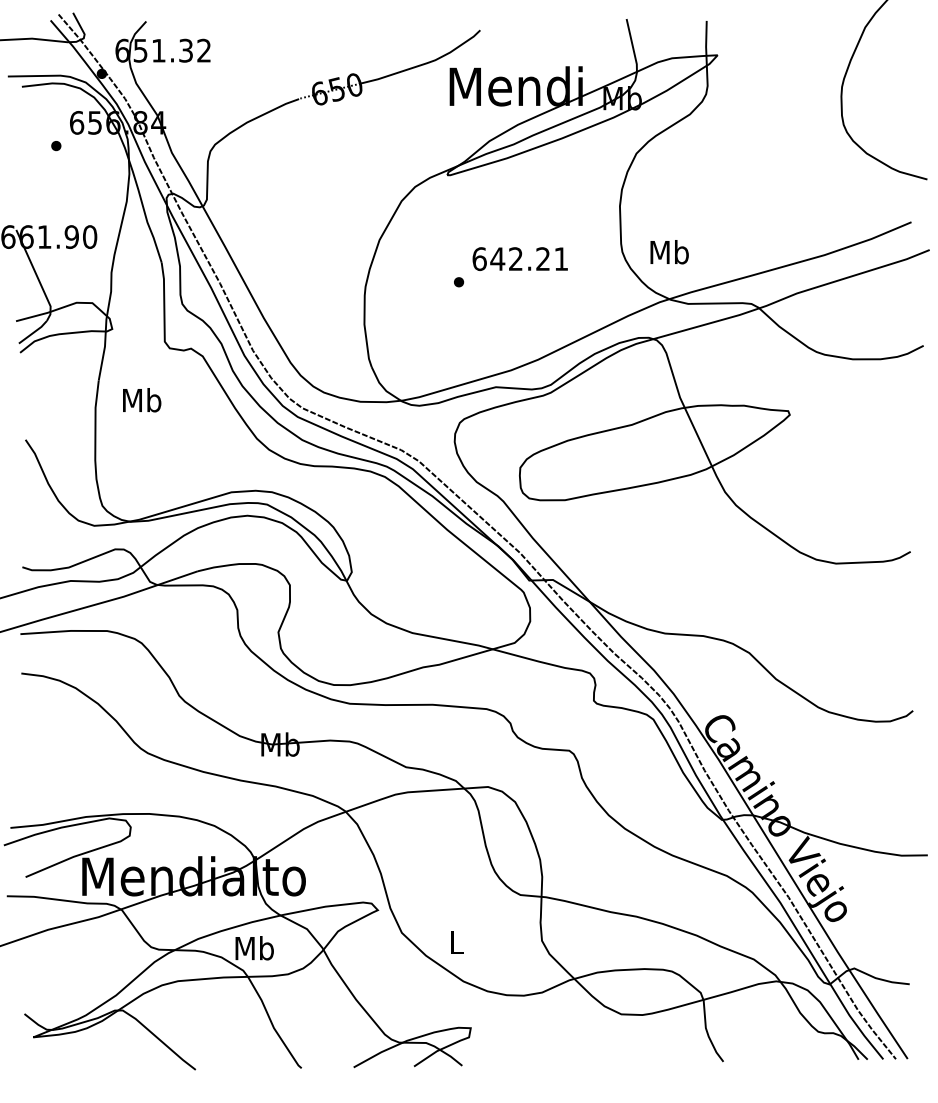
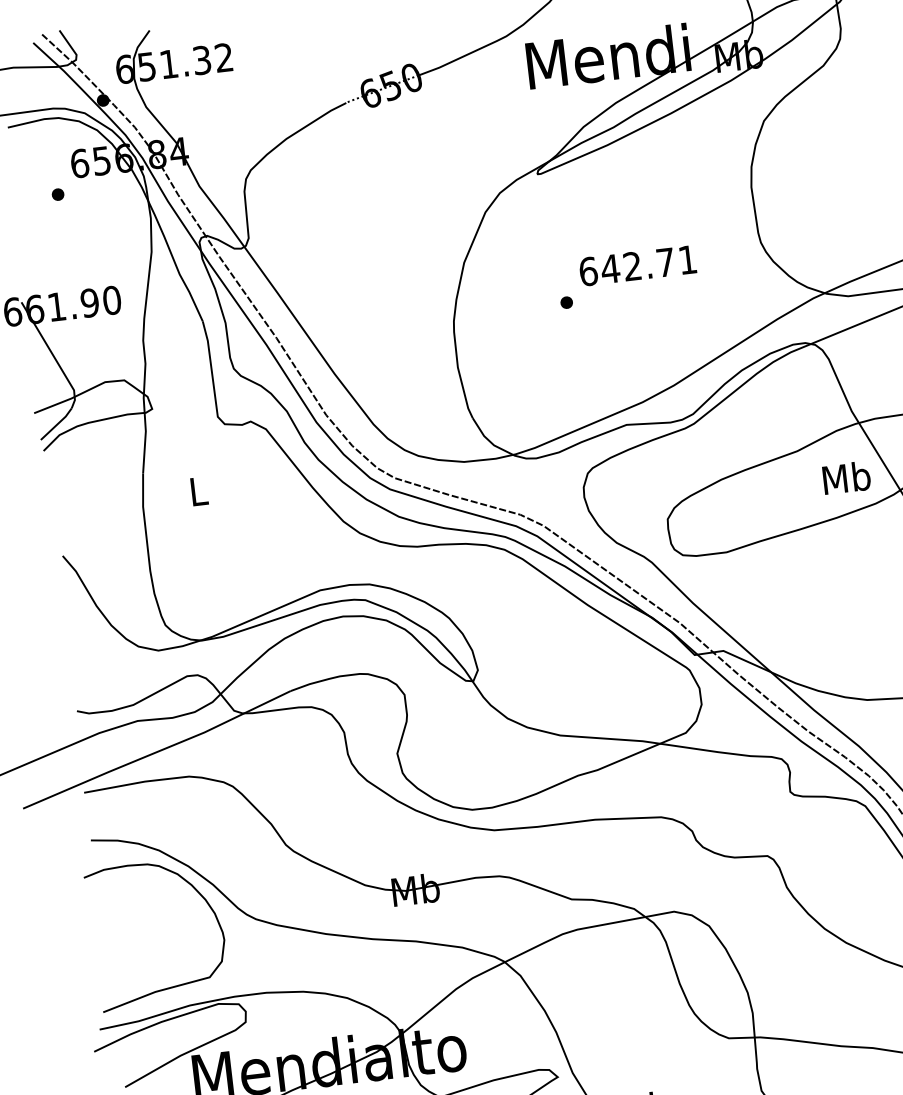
text: (669, 252) -> (846, 478), moved
text: (542, 258) -> (664, 261), 642.21 -> 642.71
text: (142, 400) -> (199, 491), Mb -> L
curve: (72, 799) -> (171, 986), added

